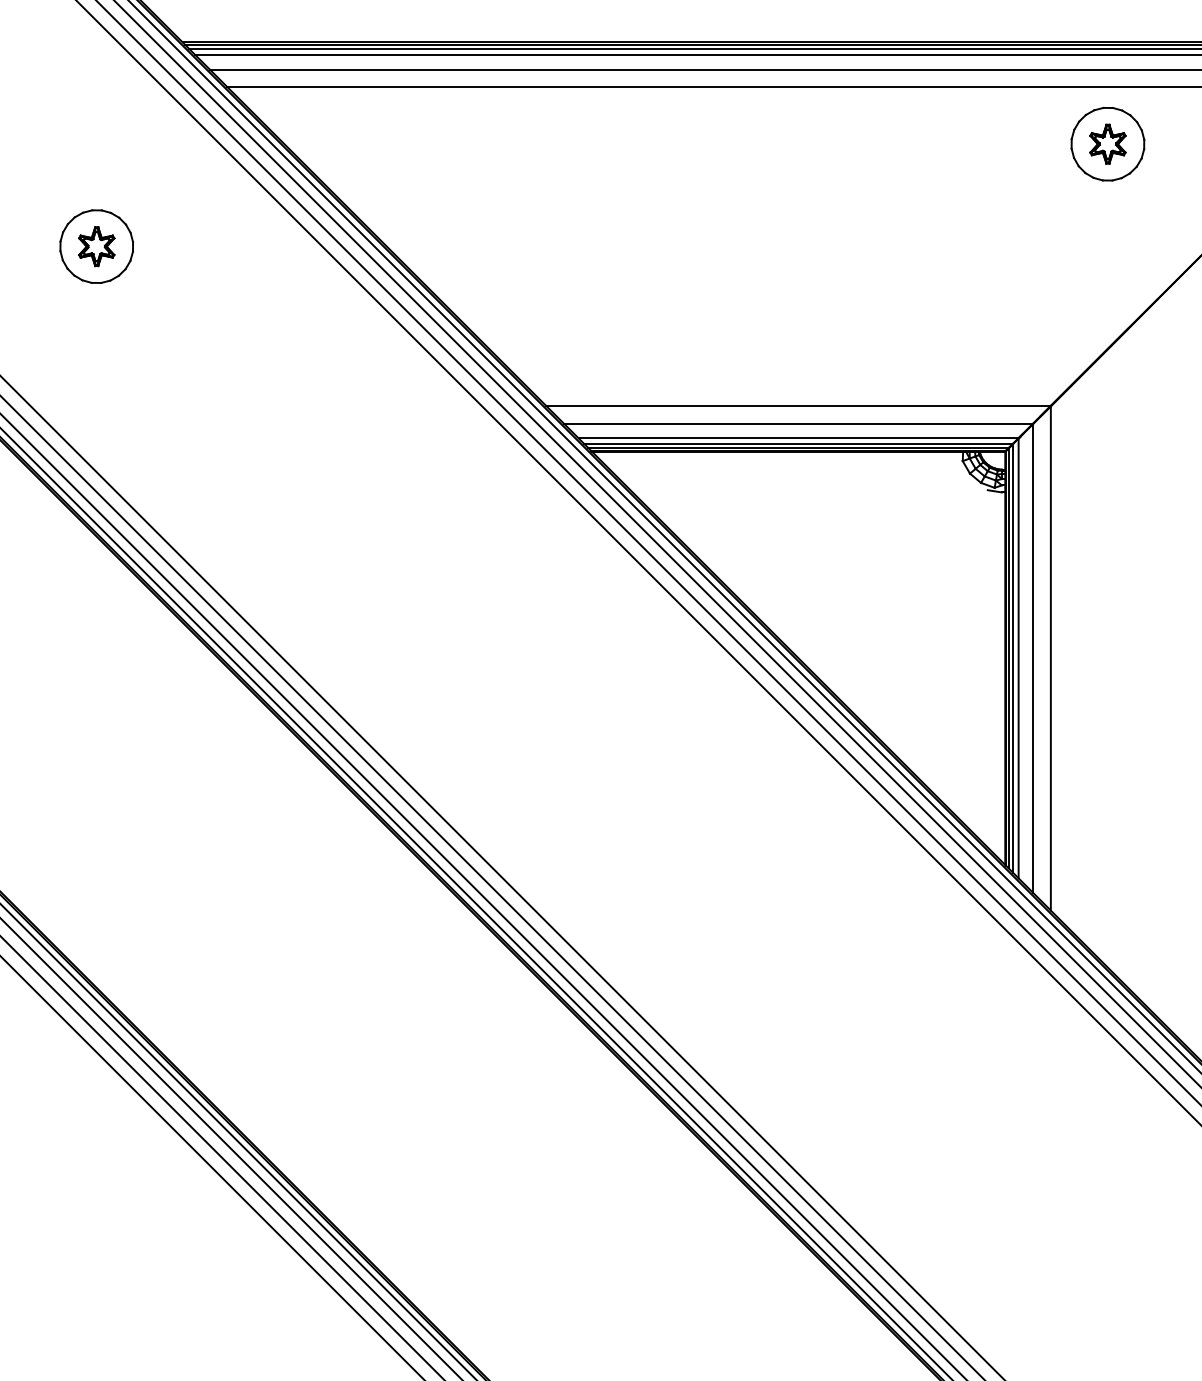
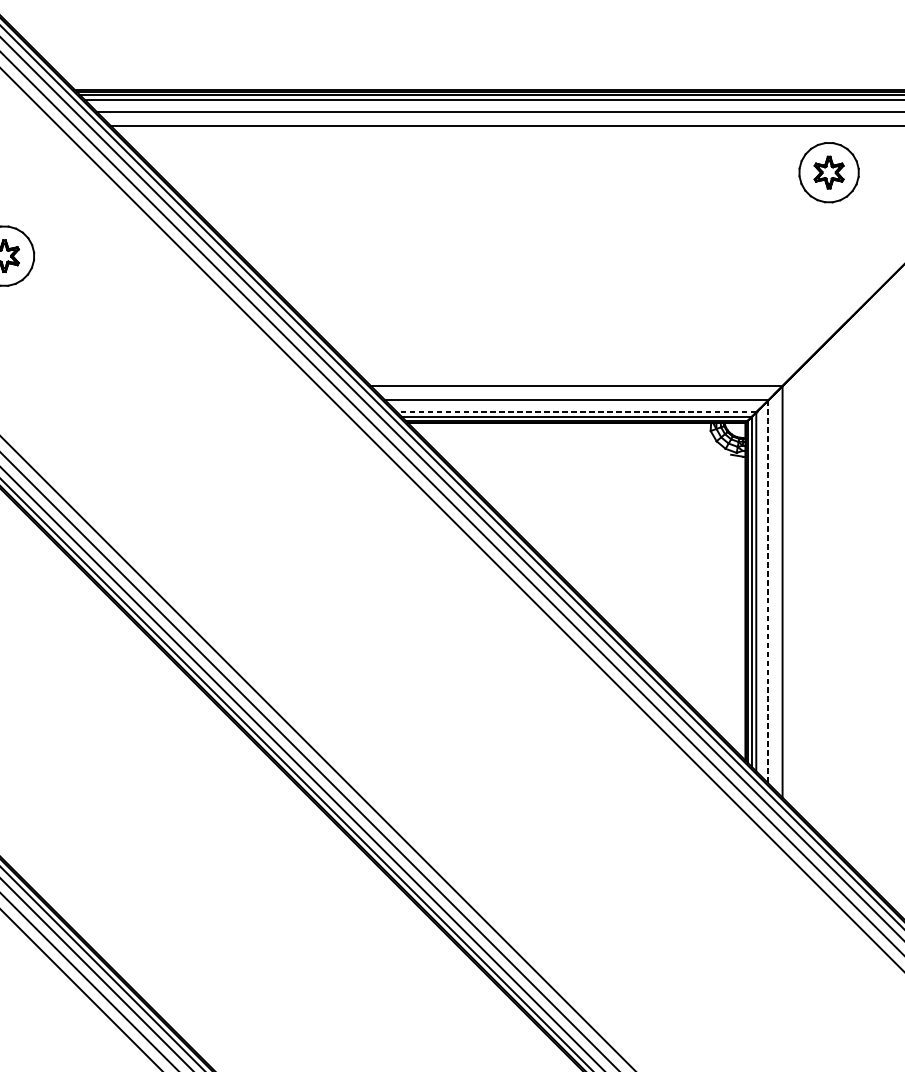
line: (798, 438) -> (576, 412), solid -> dashed
line: (1033, 658) -> (768, 592), solid -> dashed

